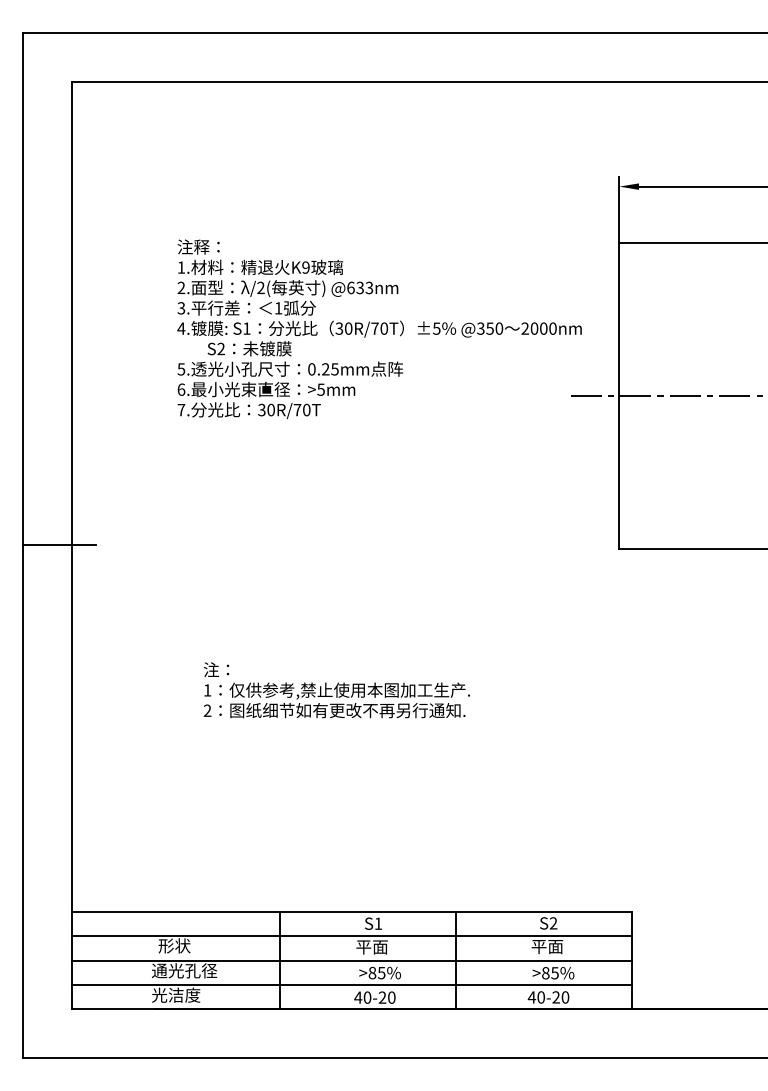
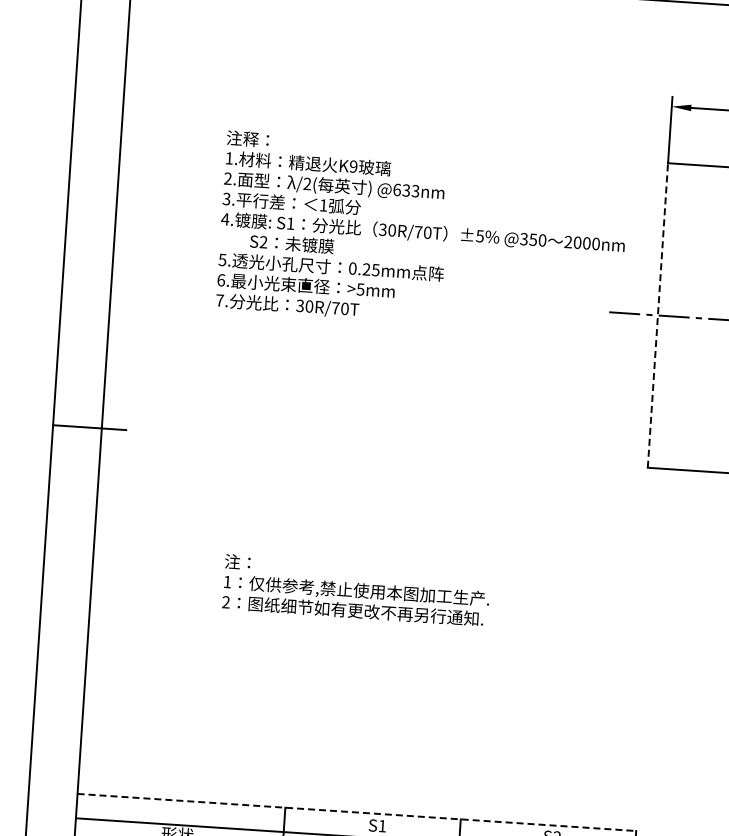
line: (619, 395) -> (658, 315), solid -> dashed
line: (352, 911) -> (357, 812), solid -> dashed

